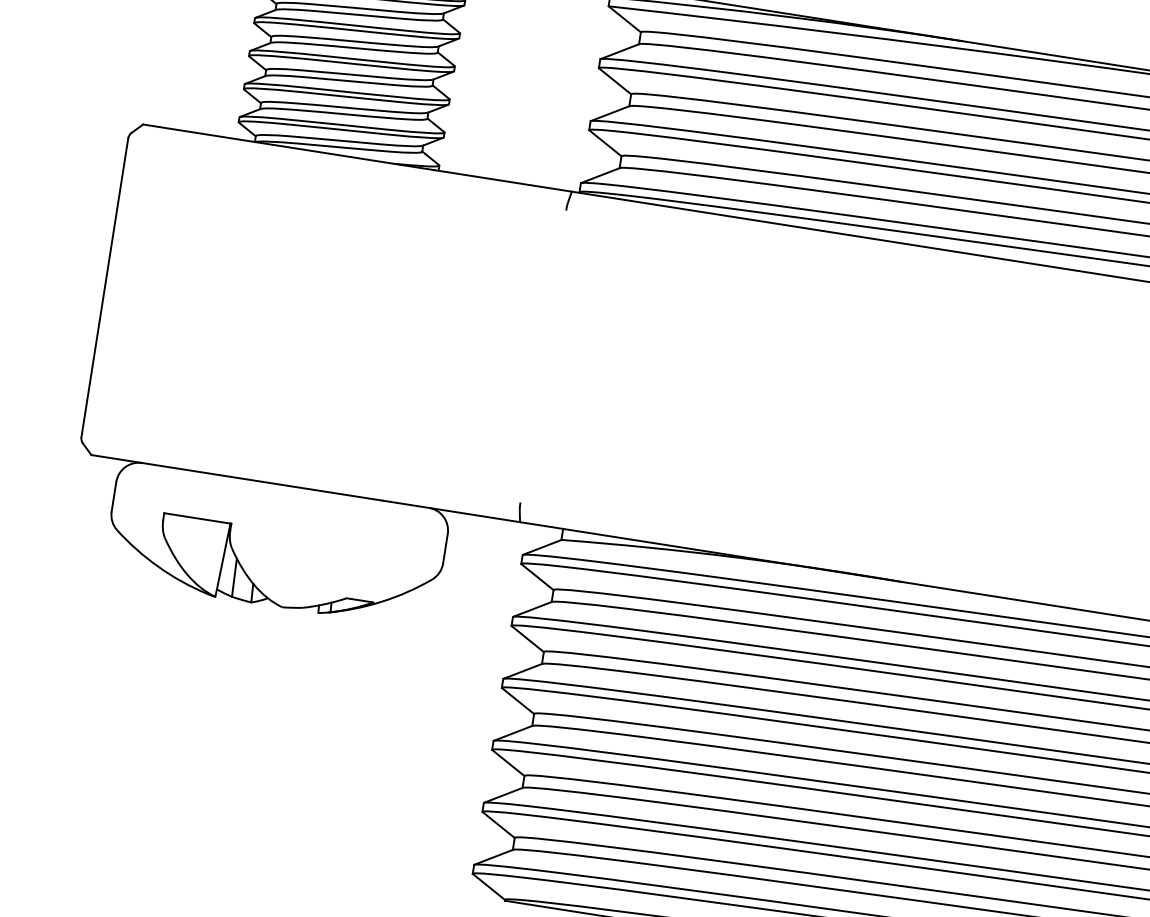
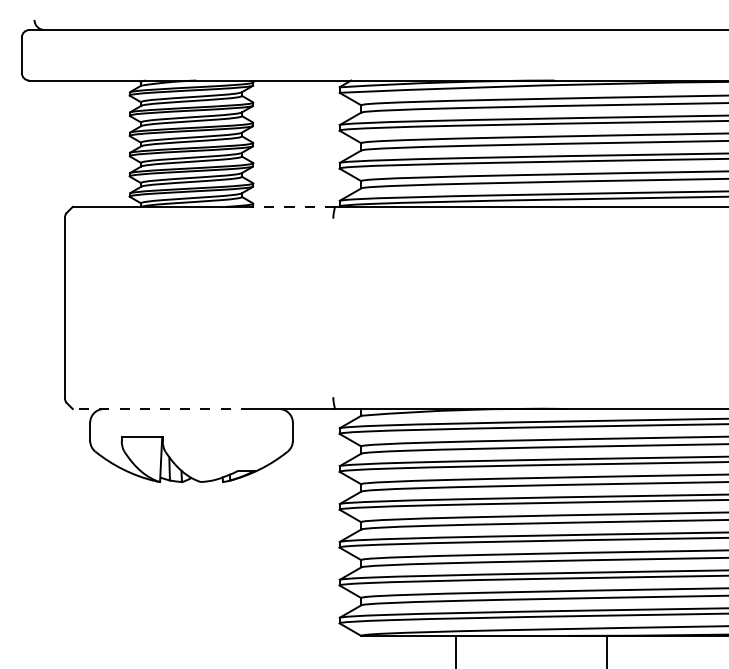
line: (502, 180) -> (292, 206), solid -> dashed
line: (236, 478) -> (161, 409), solid -> dashed

